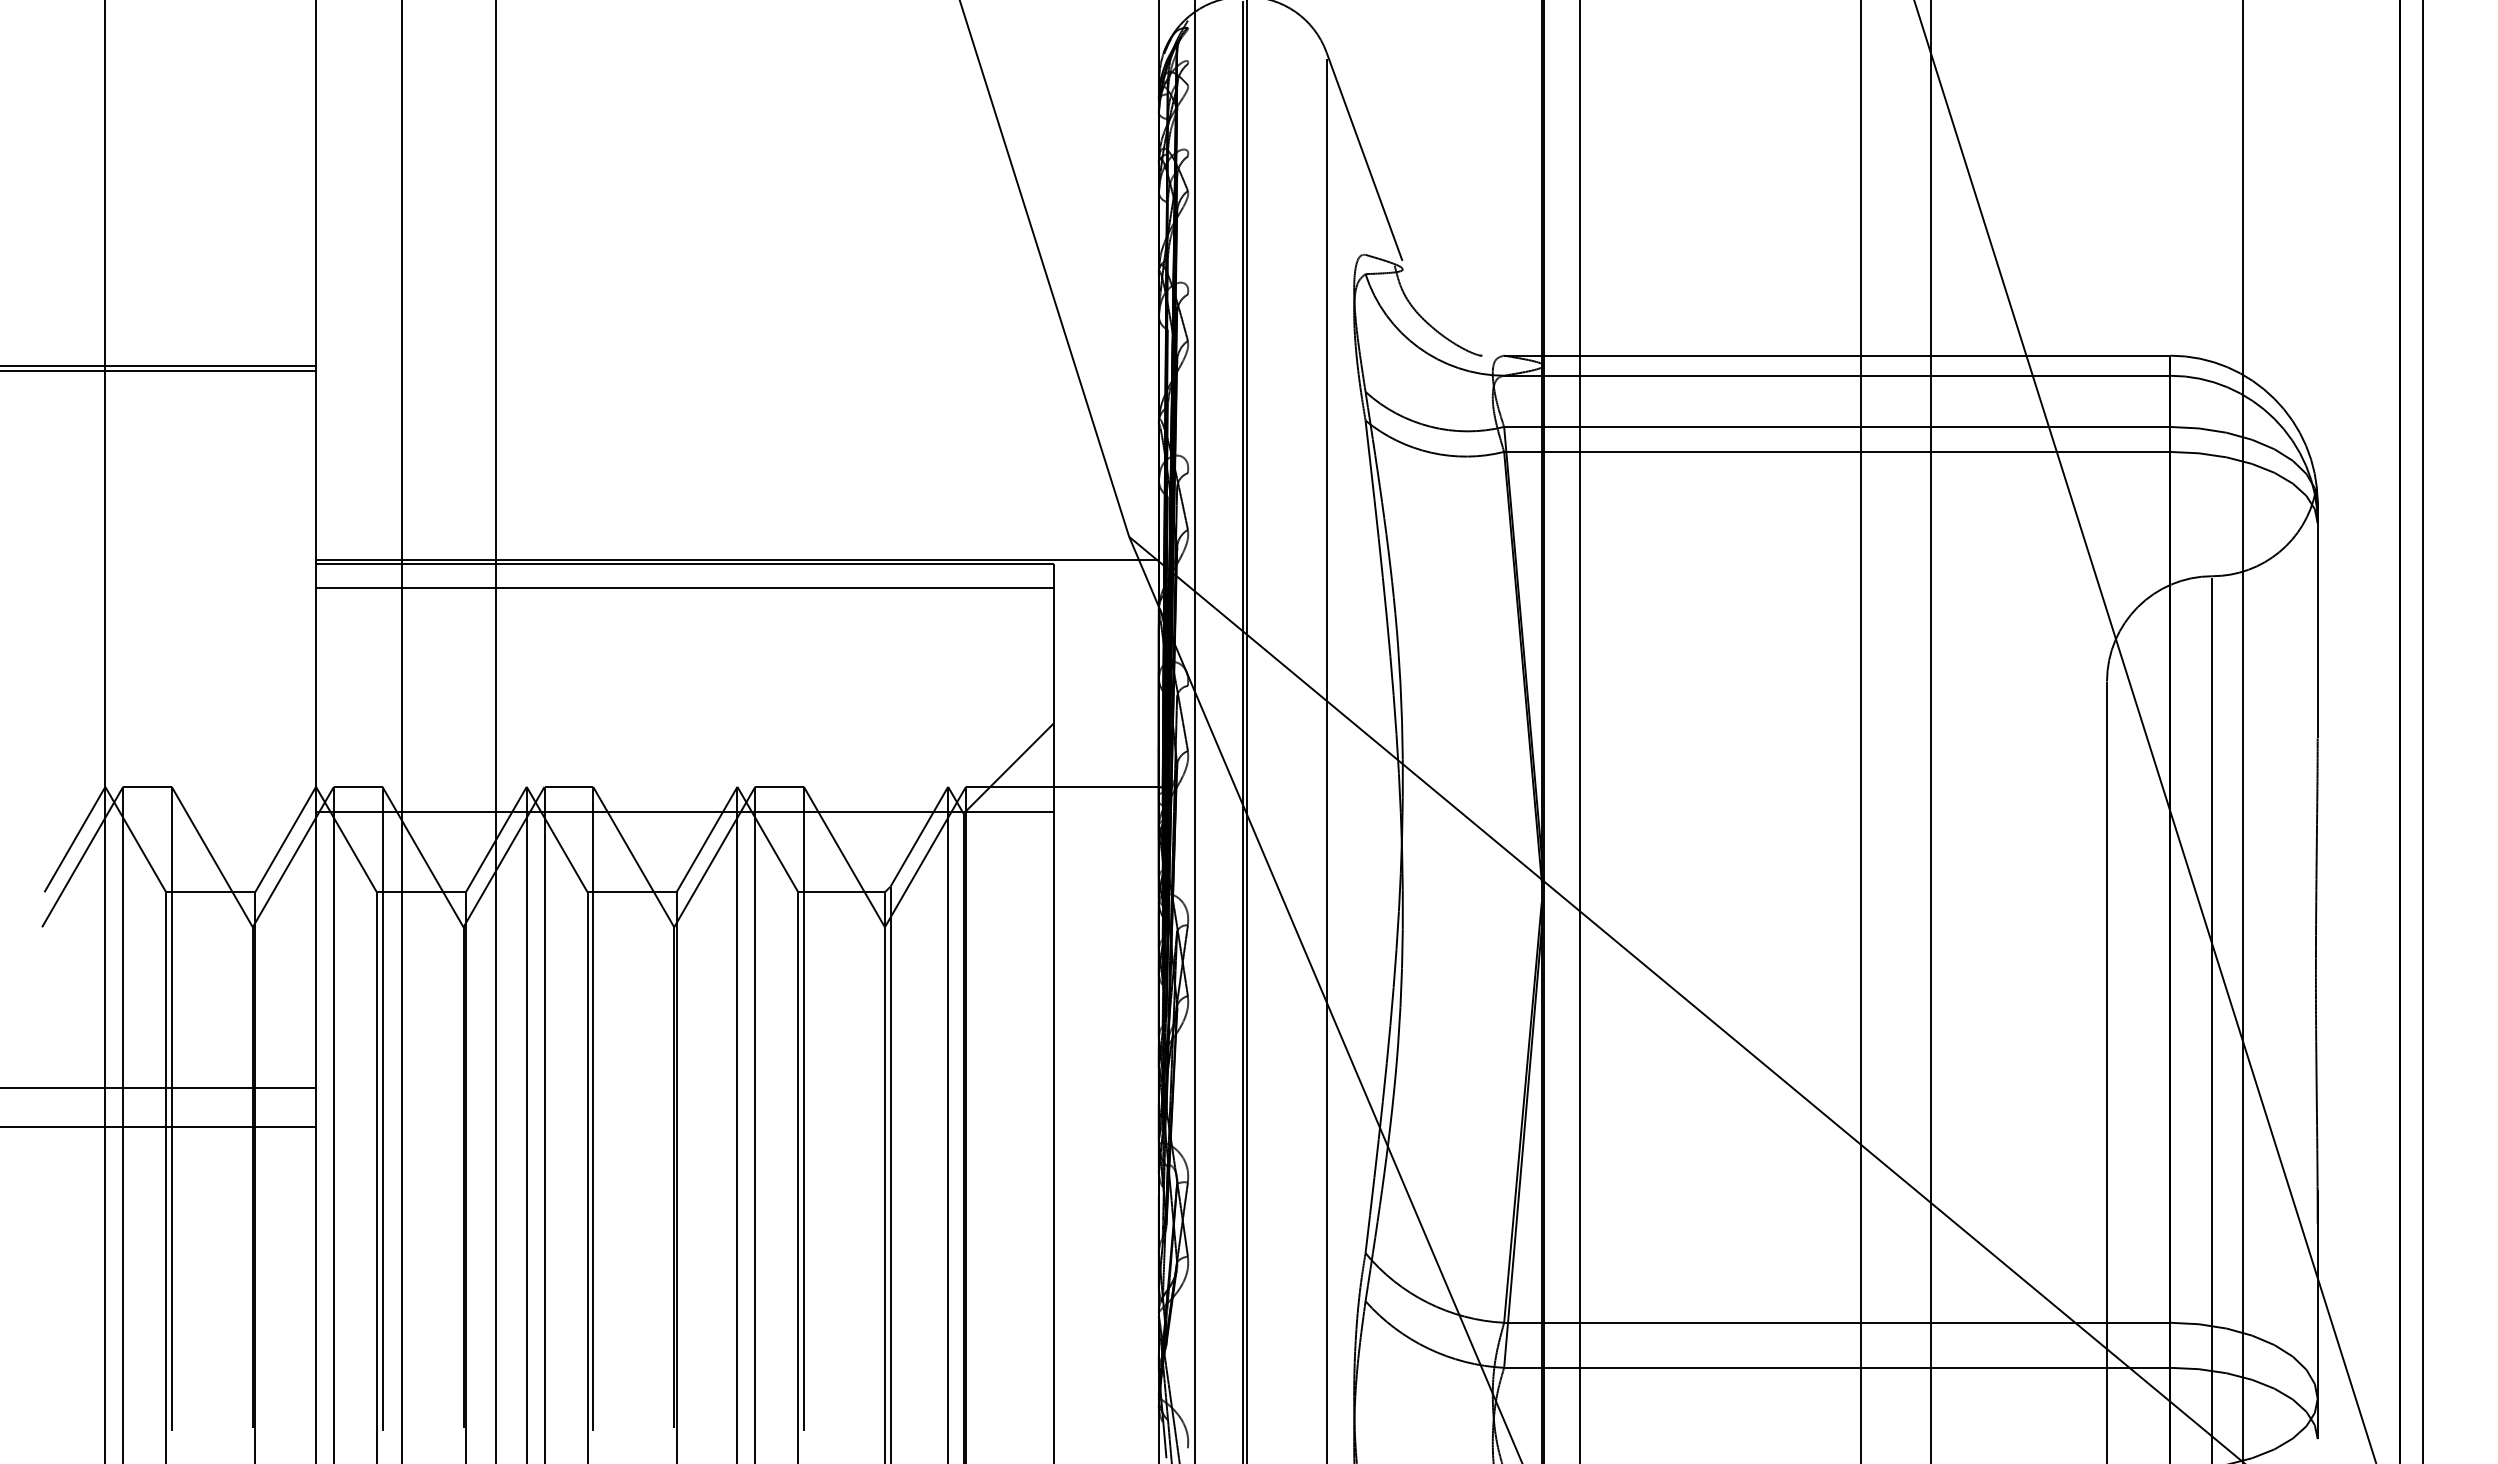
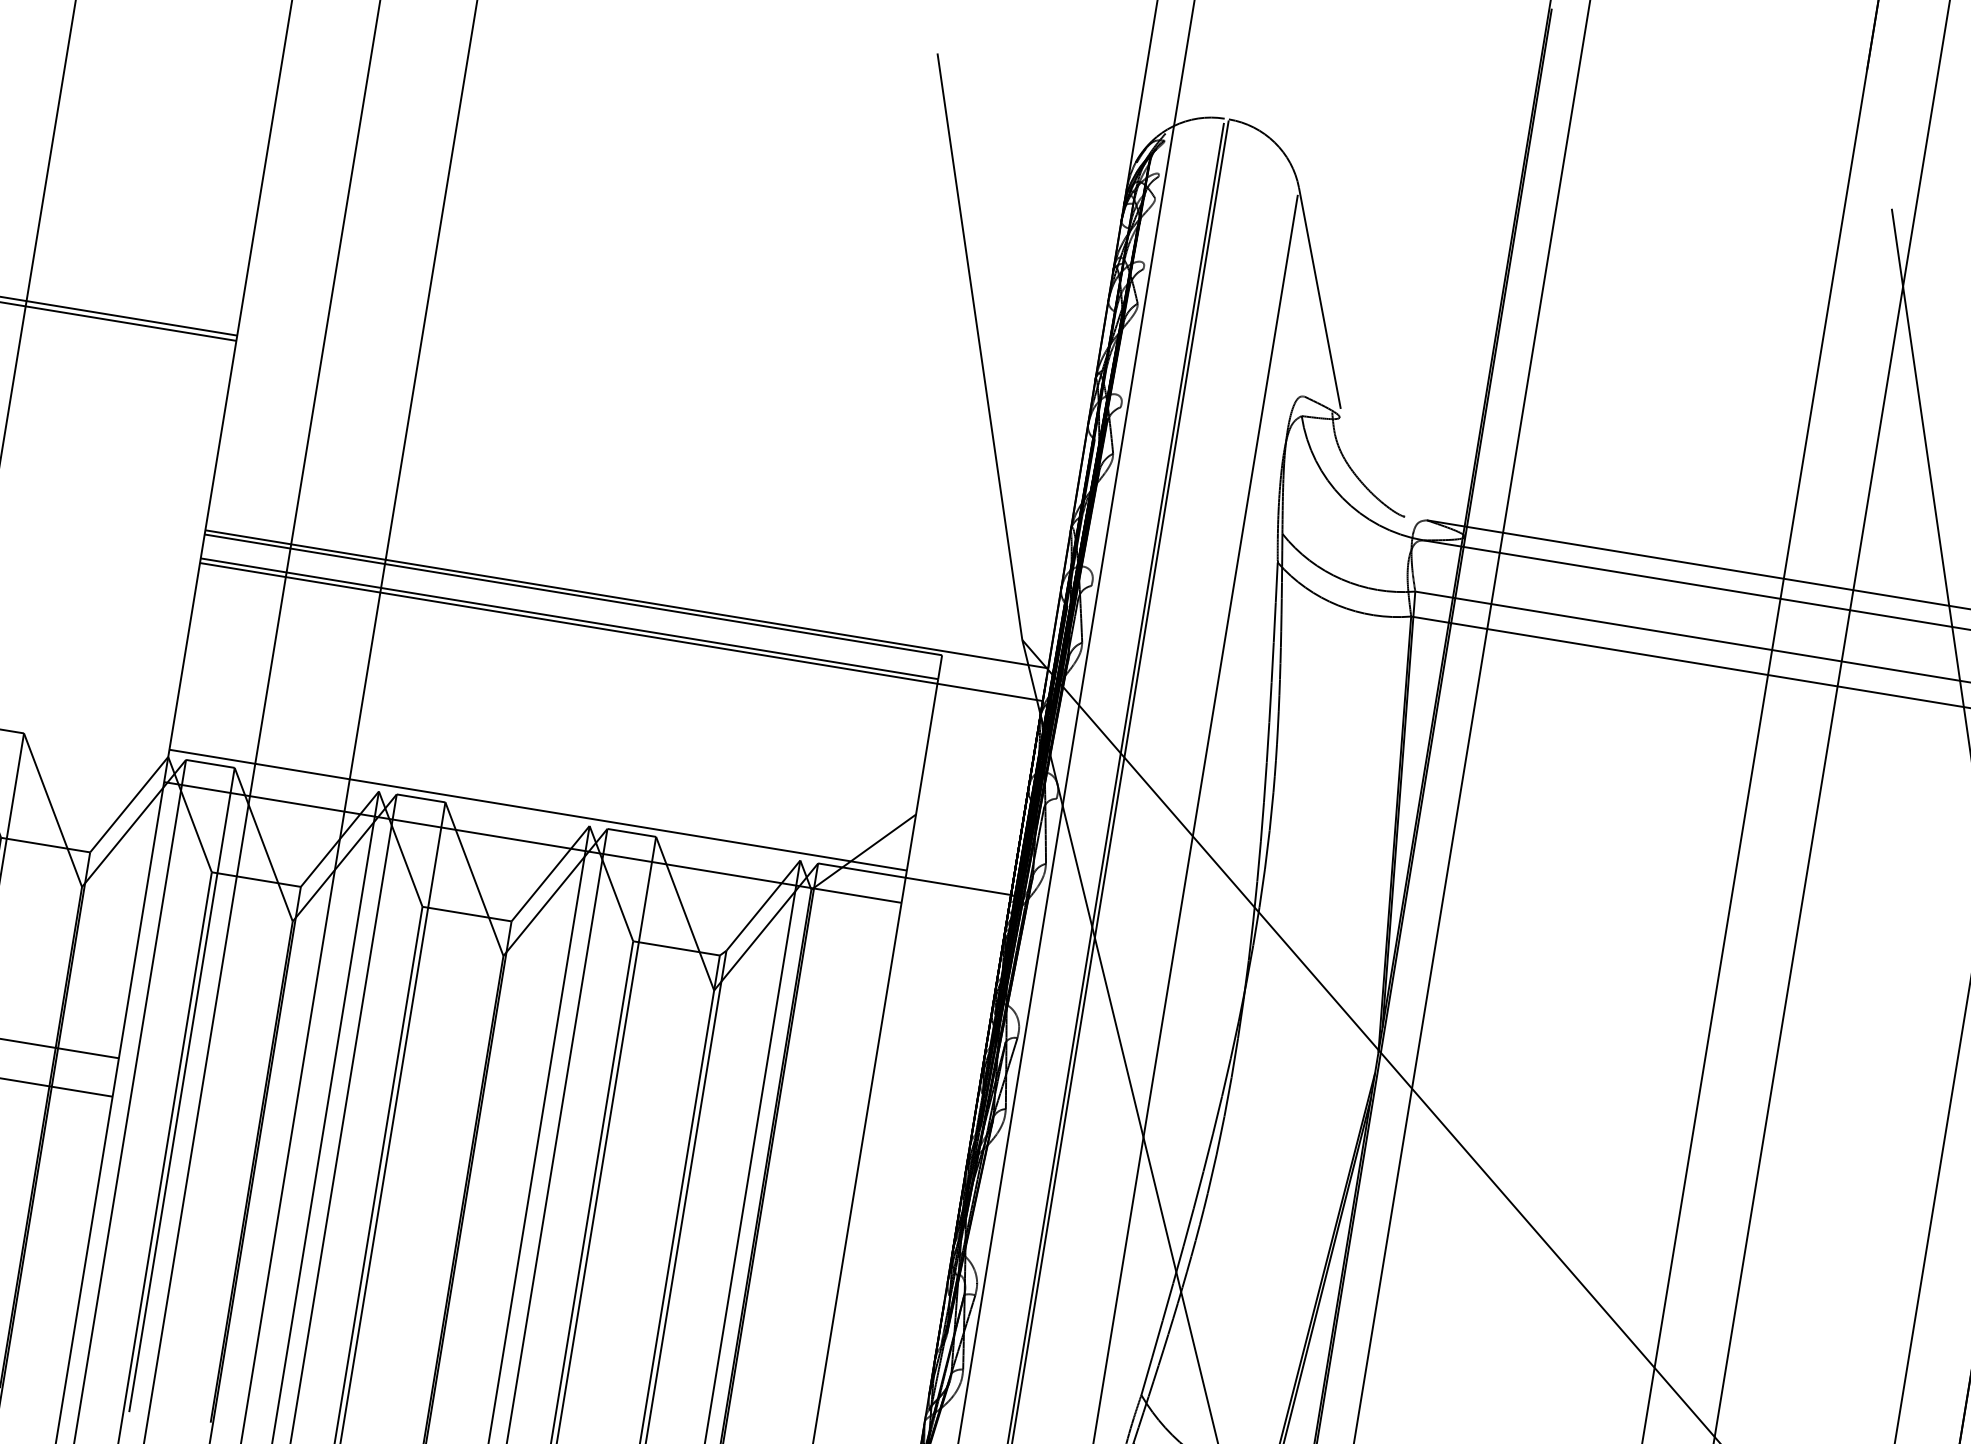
line: (737, 592) -> (621, 631), added
line: (684, 779) -> (537, 809), added

